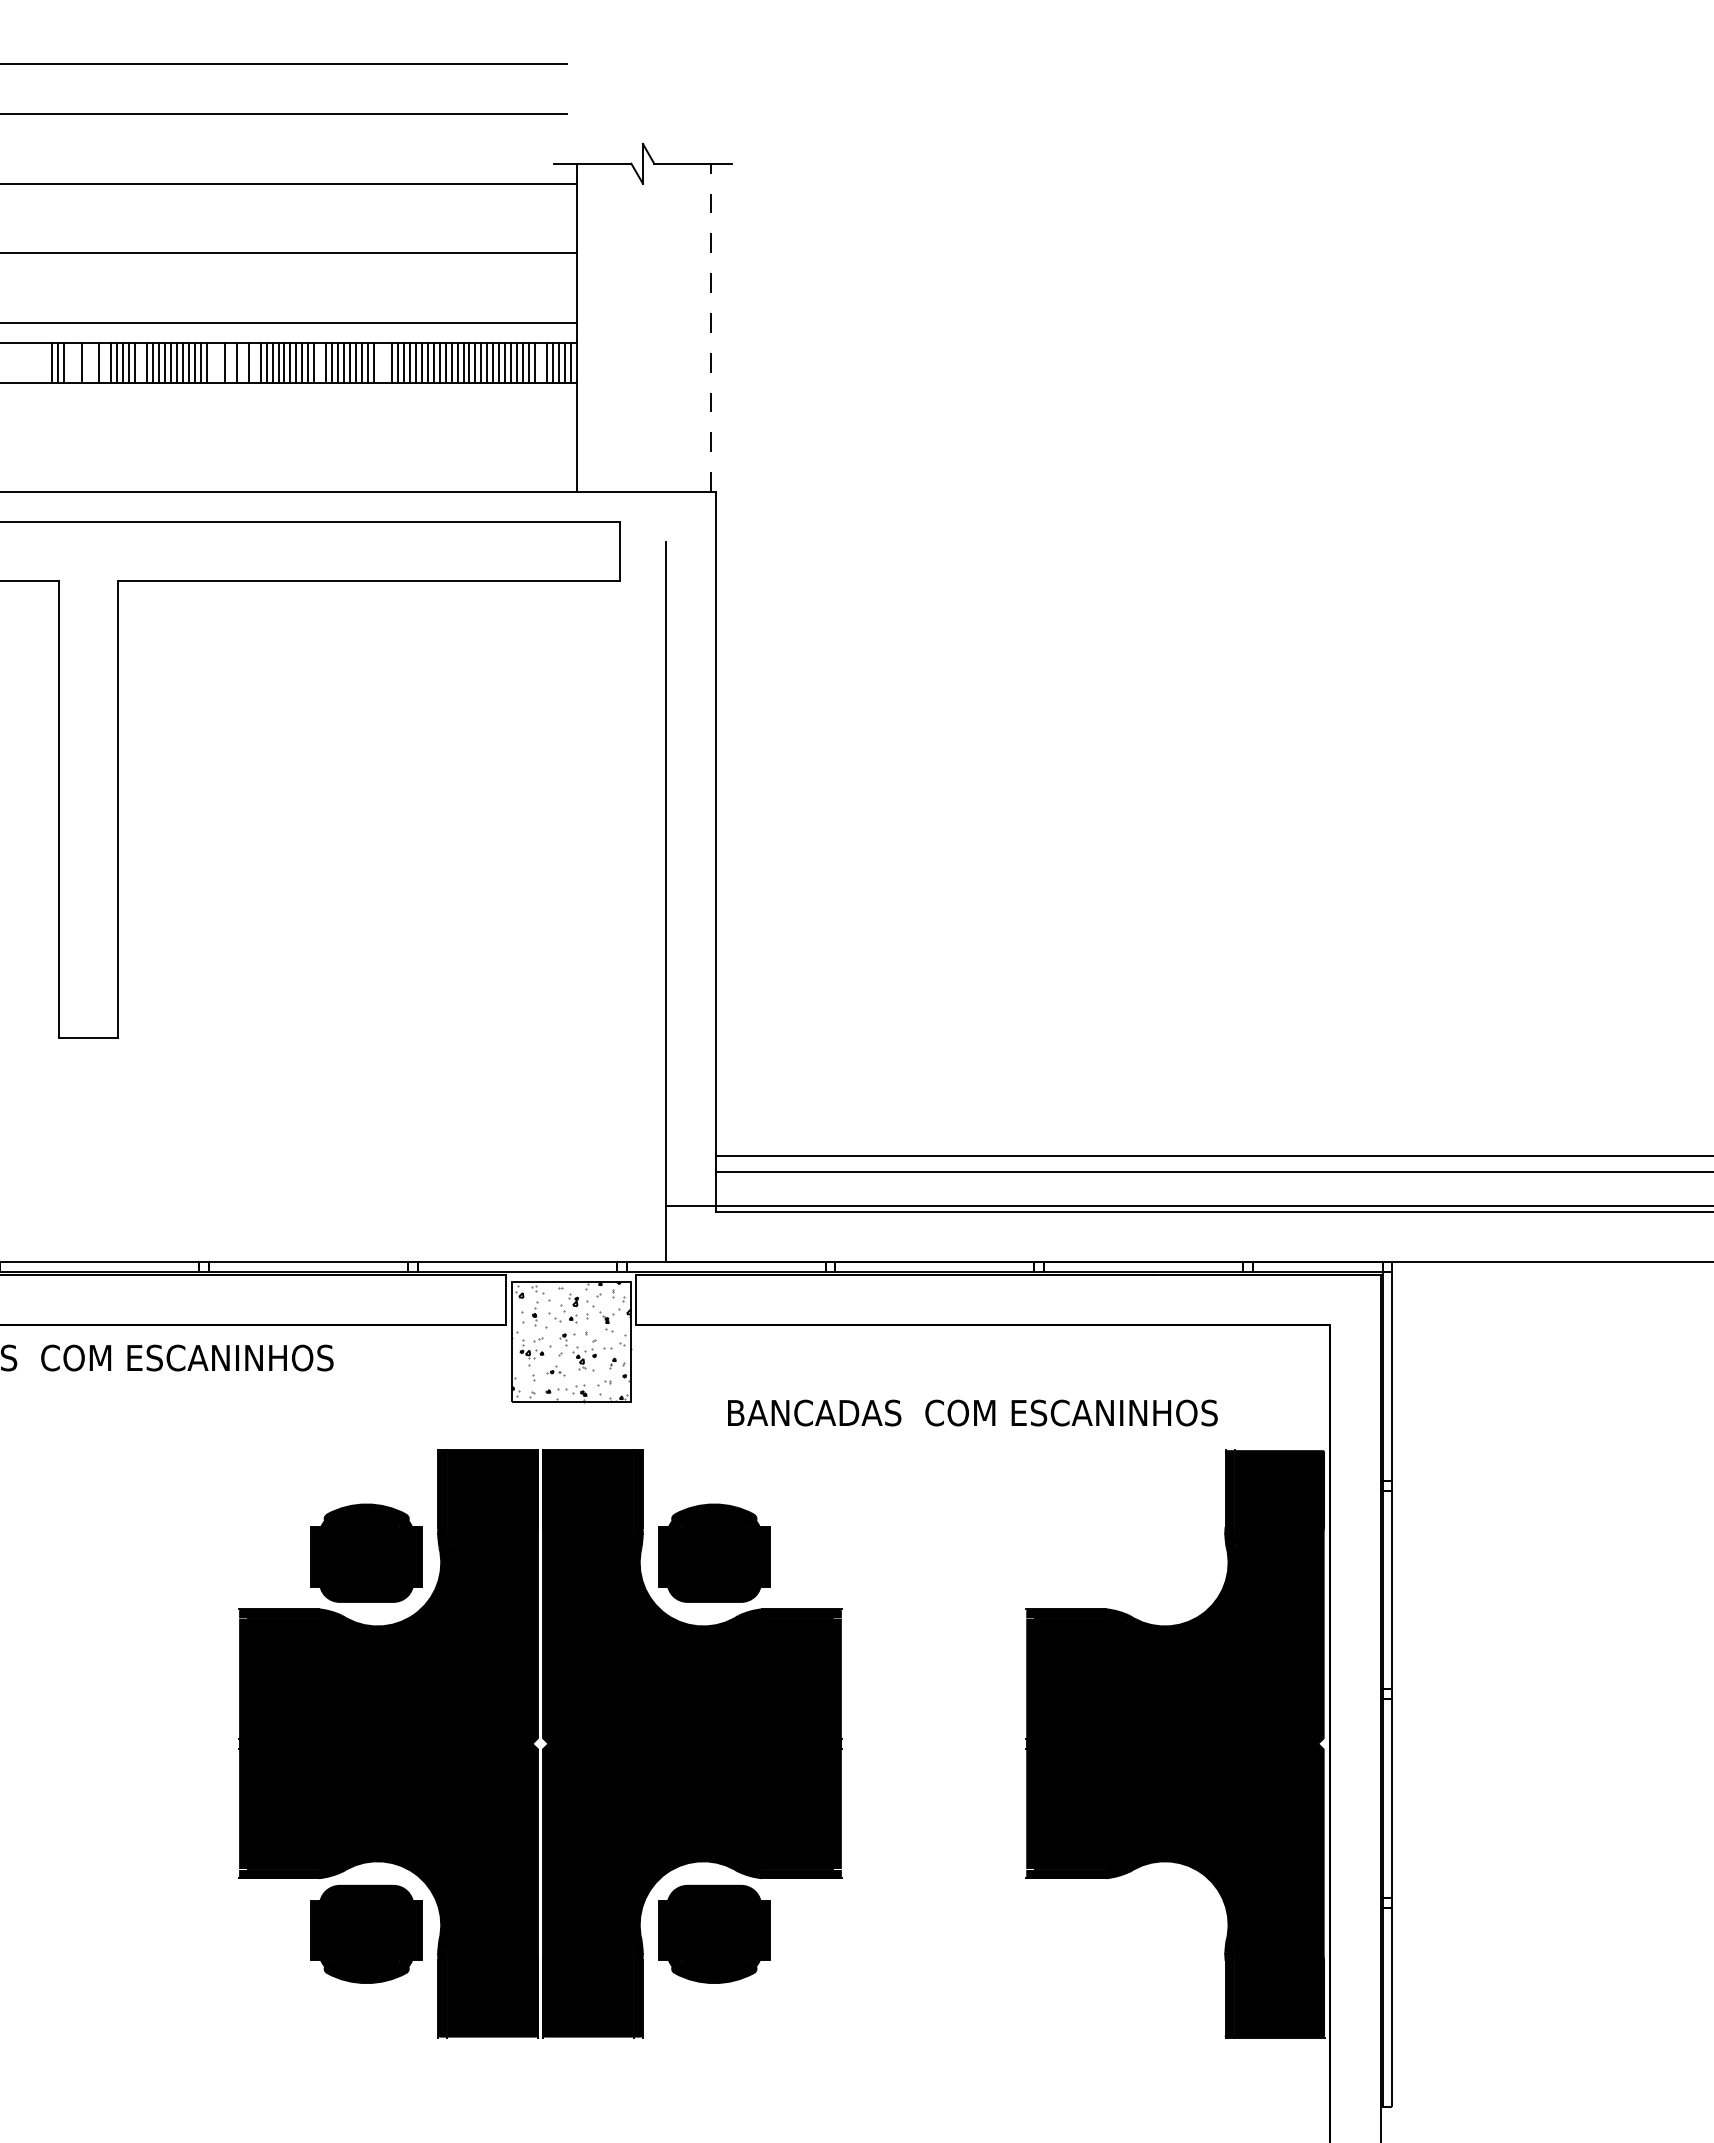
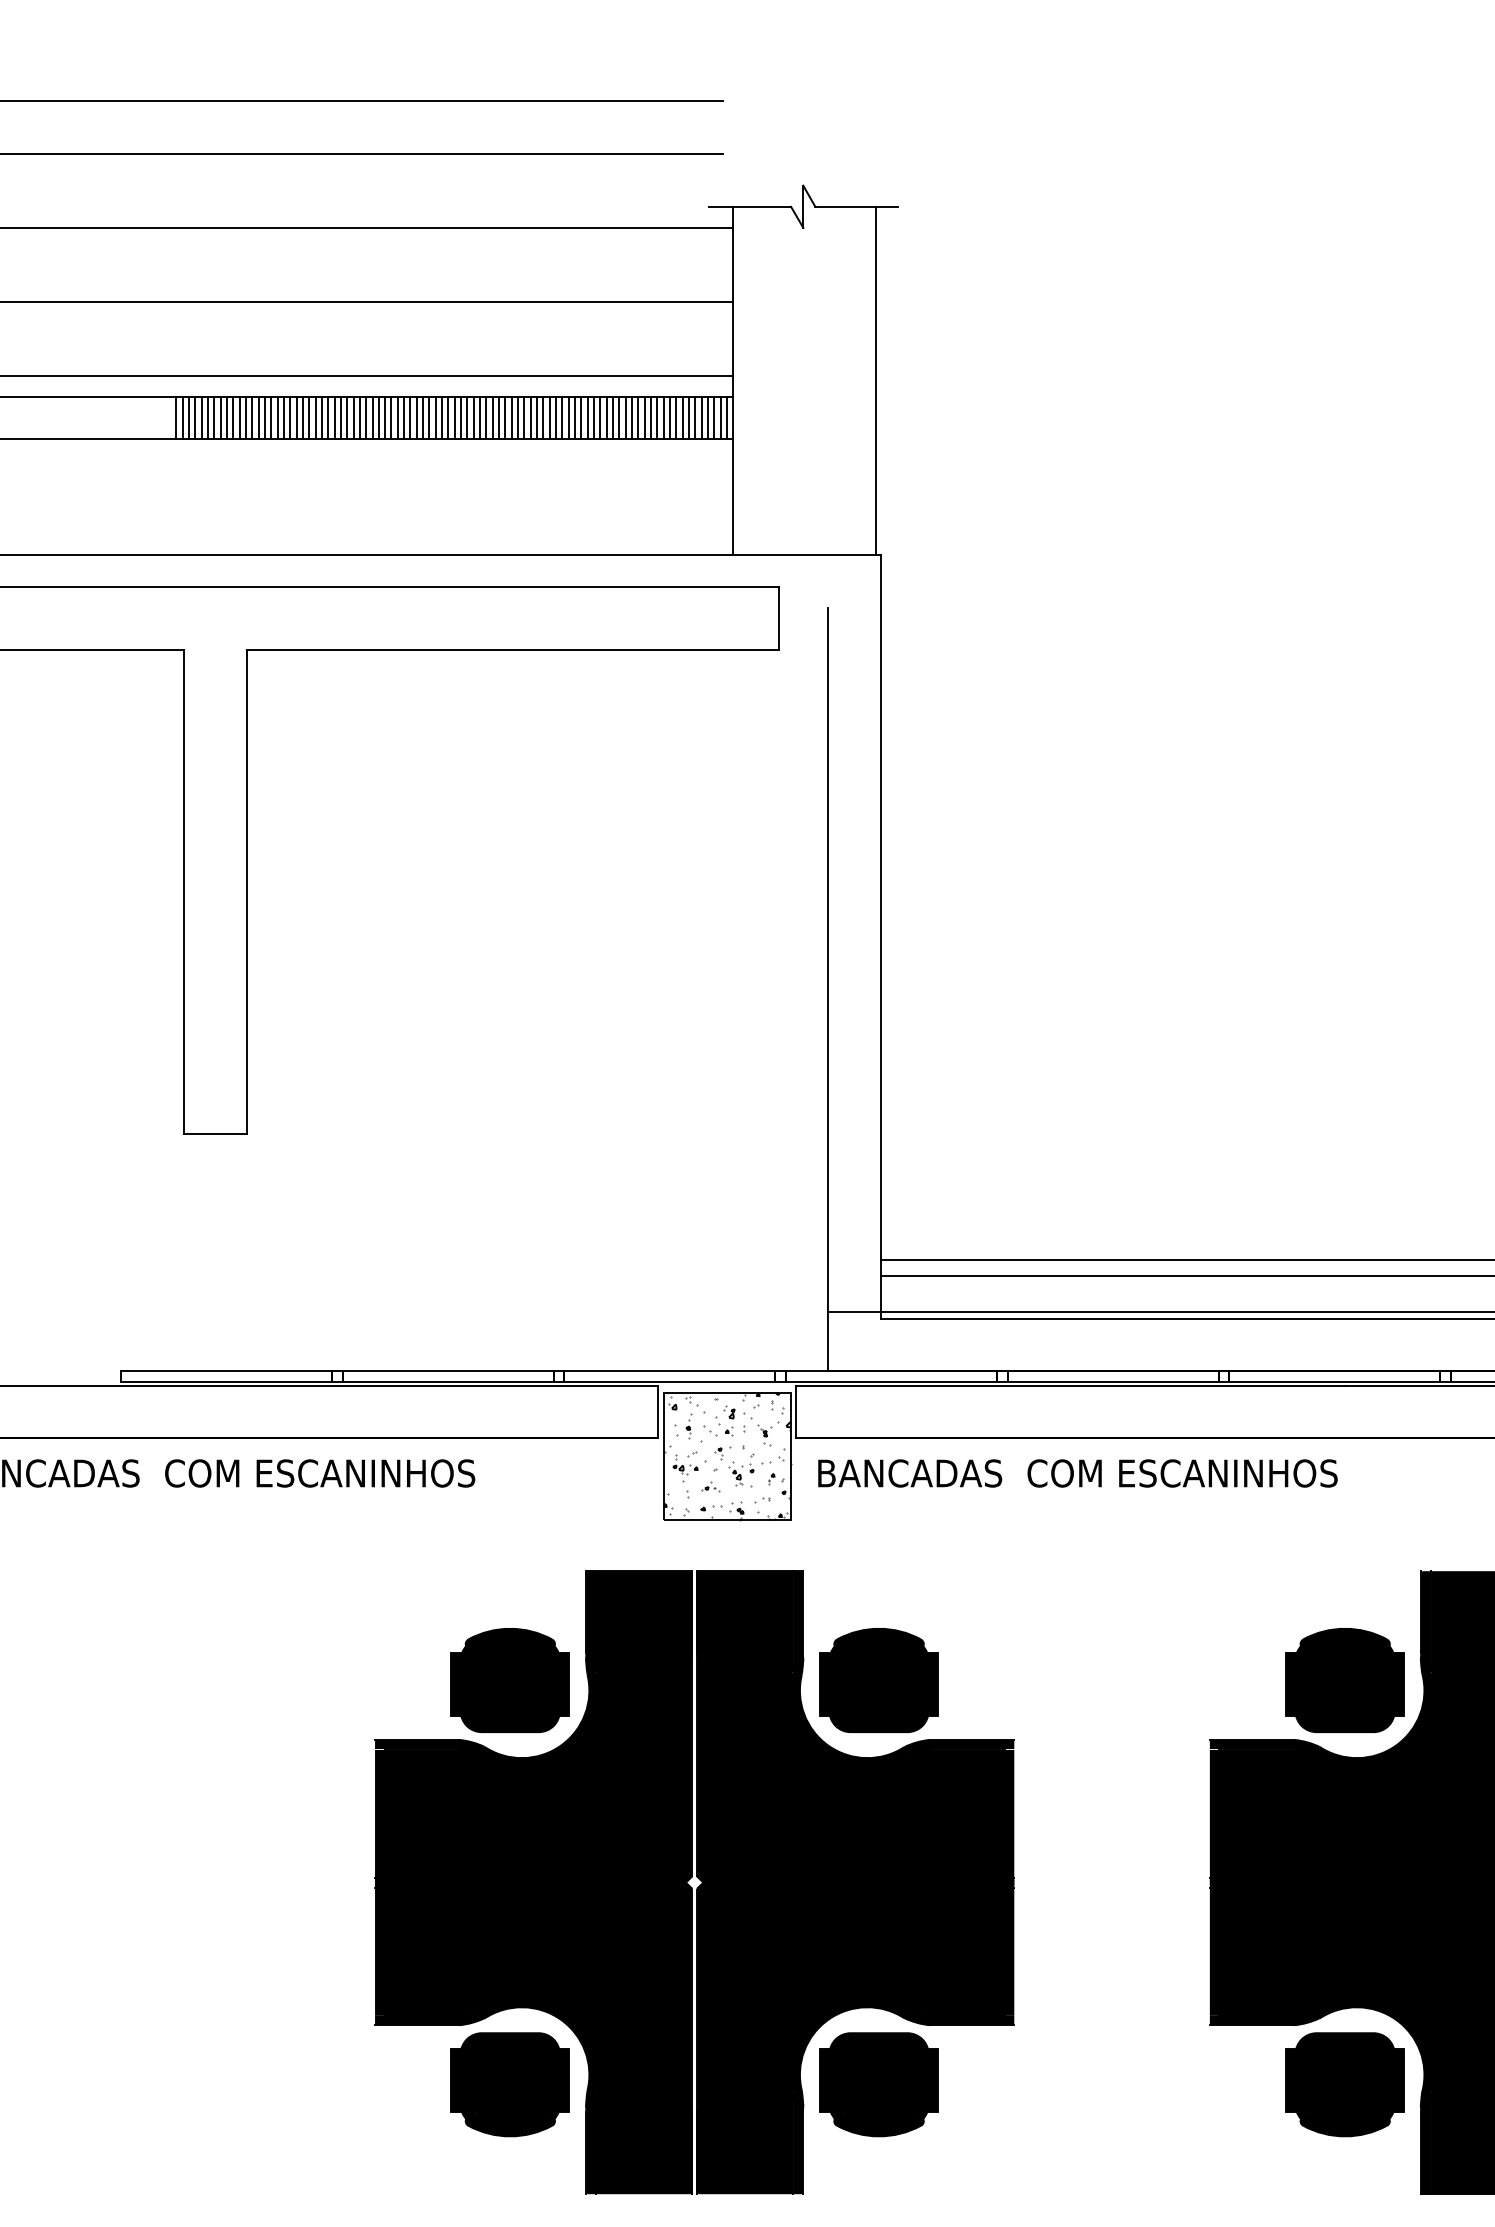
line: (711, 327) -> (876, 380), dashed -> solid
line: (69, 362) -> (195, 417), added
line: (75, 362) -> (201, 417), added
line: (87, 362) -> (214, 417), added
line: (93, 362) -> (220, 417), added
line: (105, 362) -> (233, 417), added
line: (141, 362) -> (271, 417), added
line: (212, 362) -> (346, 417), added
line: (218, 362) -> (353, 417), added
line: (230, 362) -> (365, 417), added
line: (242, 362) -> (378, 417), added
line: (254, 362) -> (391, 417), added
line: (320, 362) -> (461, 417), added
line: (379, 362) -> (523, 417), added
line: (385, 362) -> (530, 417), added
line: (541, 362) -> (695, 417), added
text: (972, 1412) -> (1077, 1472), moved
part: (1153, 1552) -> (1344, 1679), added
part: (1153, 1933) -> (1344, 2083), added

